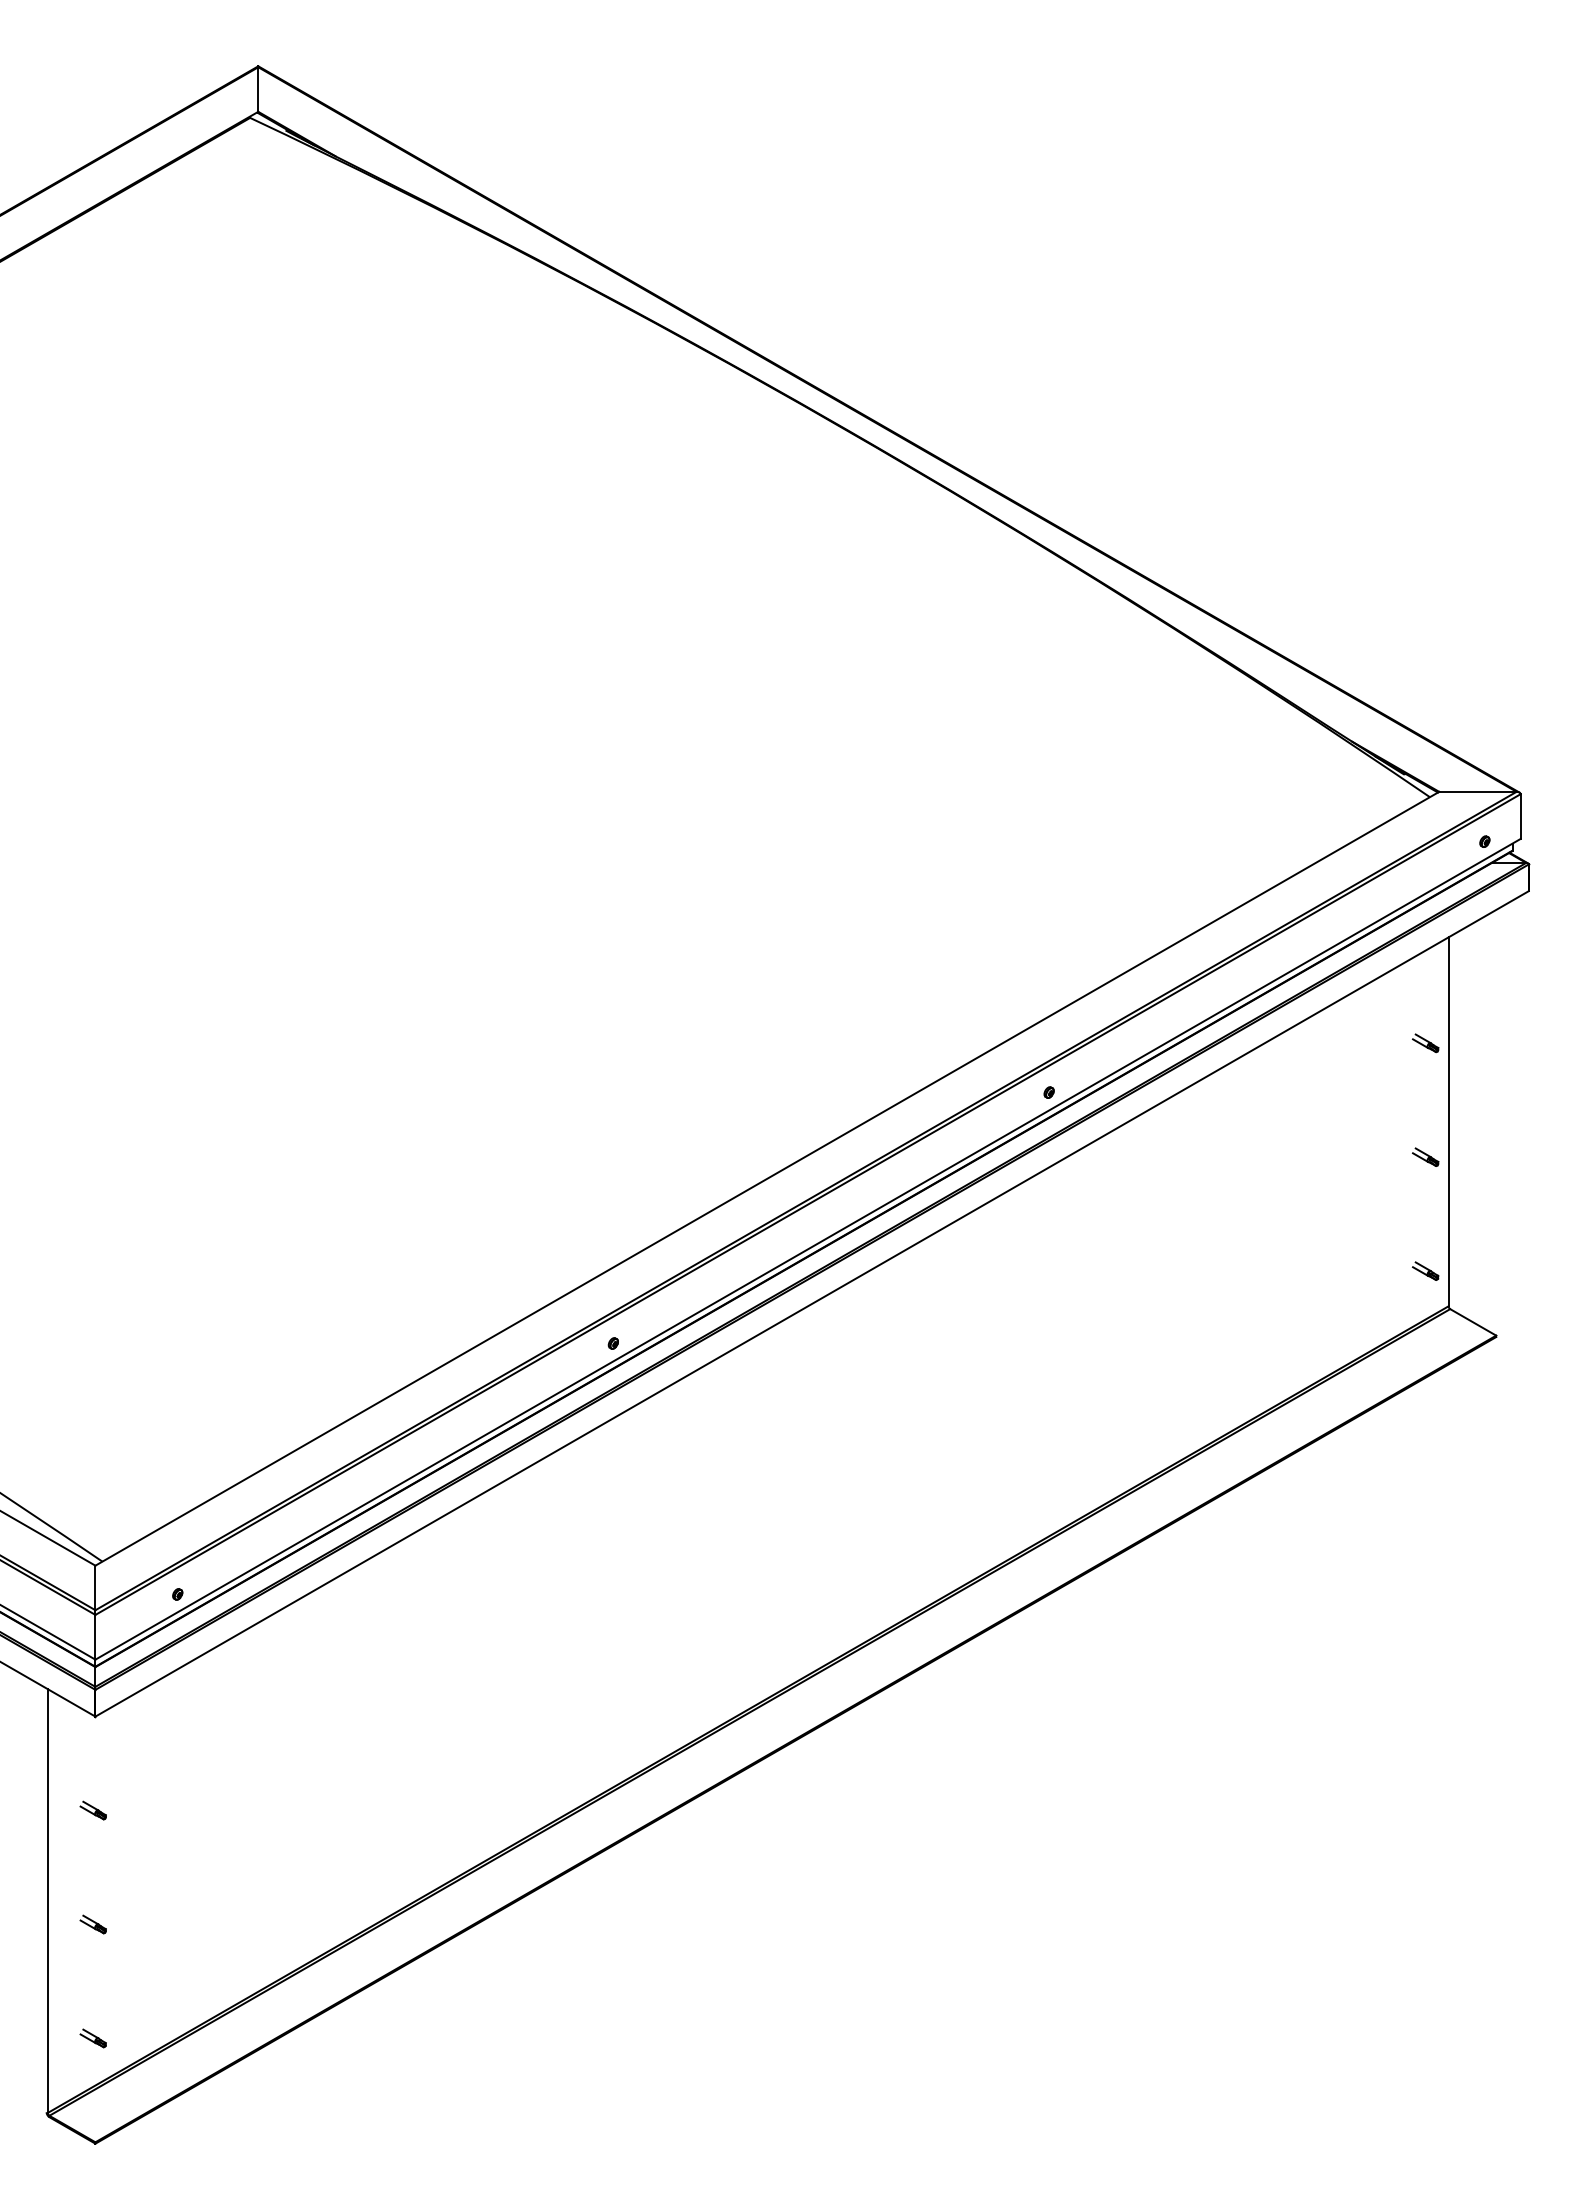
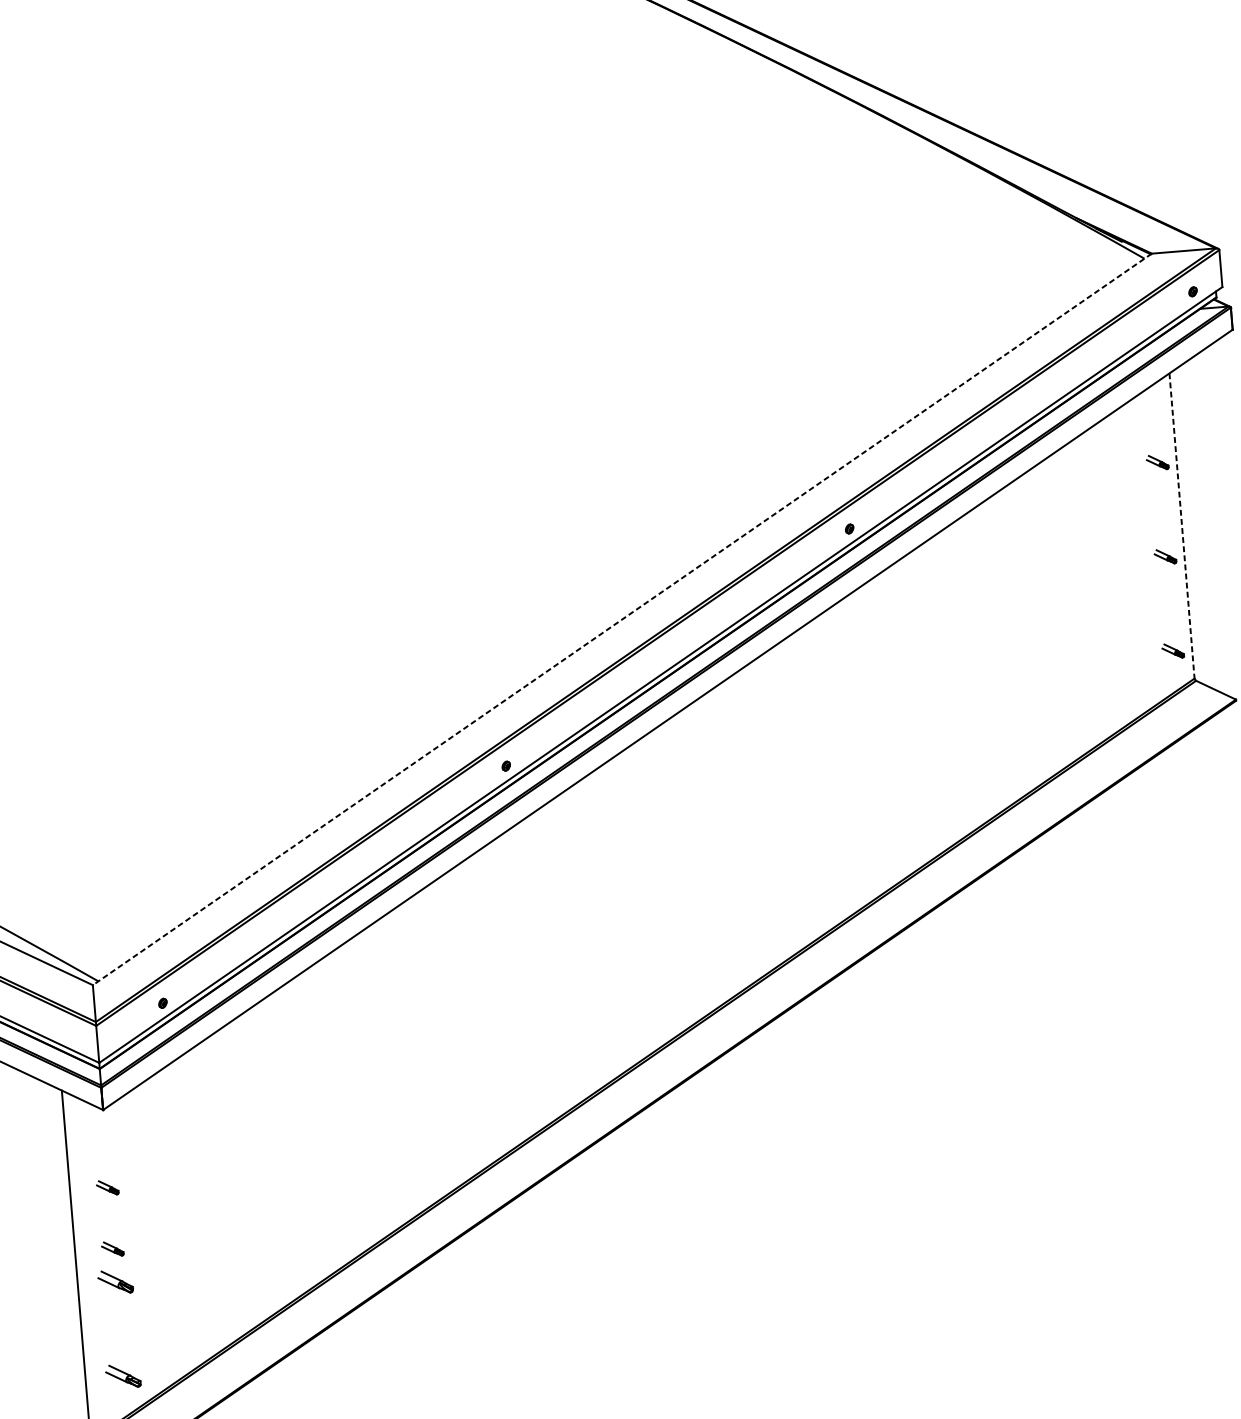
line: (1448, 1122) -> (1181, 526), solid -> dashed
line: (766, 1179) -> (621, 620), solid -> dashed
part: (92, 1884) -> (112, 1249), added
part: (92, 1924) -> (114, 1282), size x1.6
part: (92, 2038) -> (122, 1376), size x1.6

